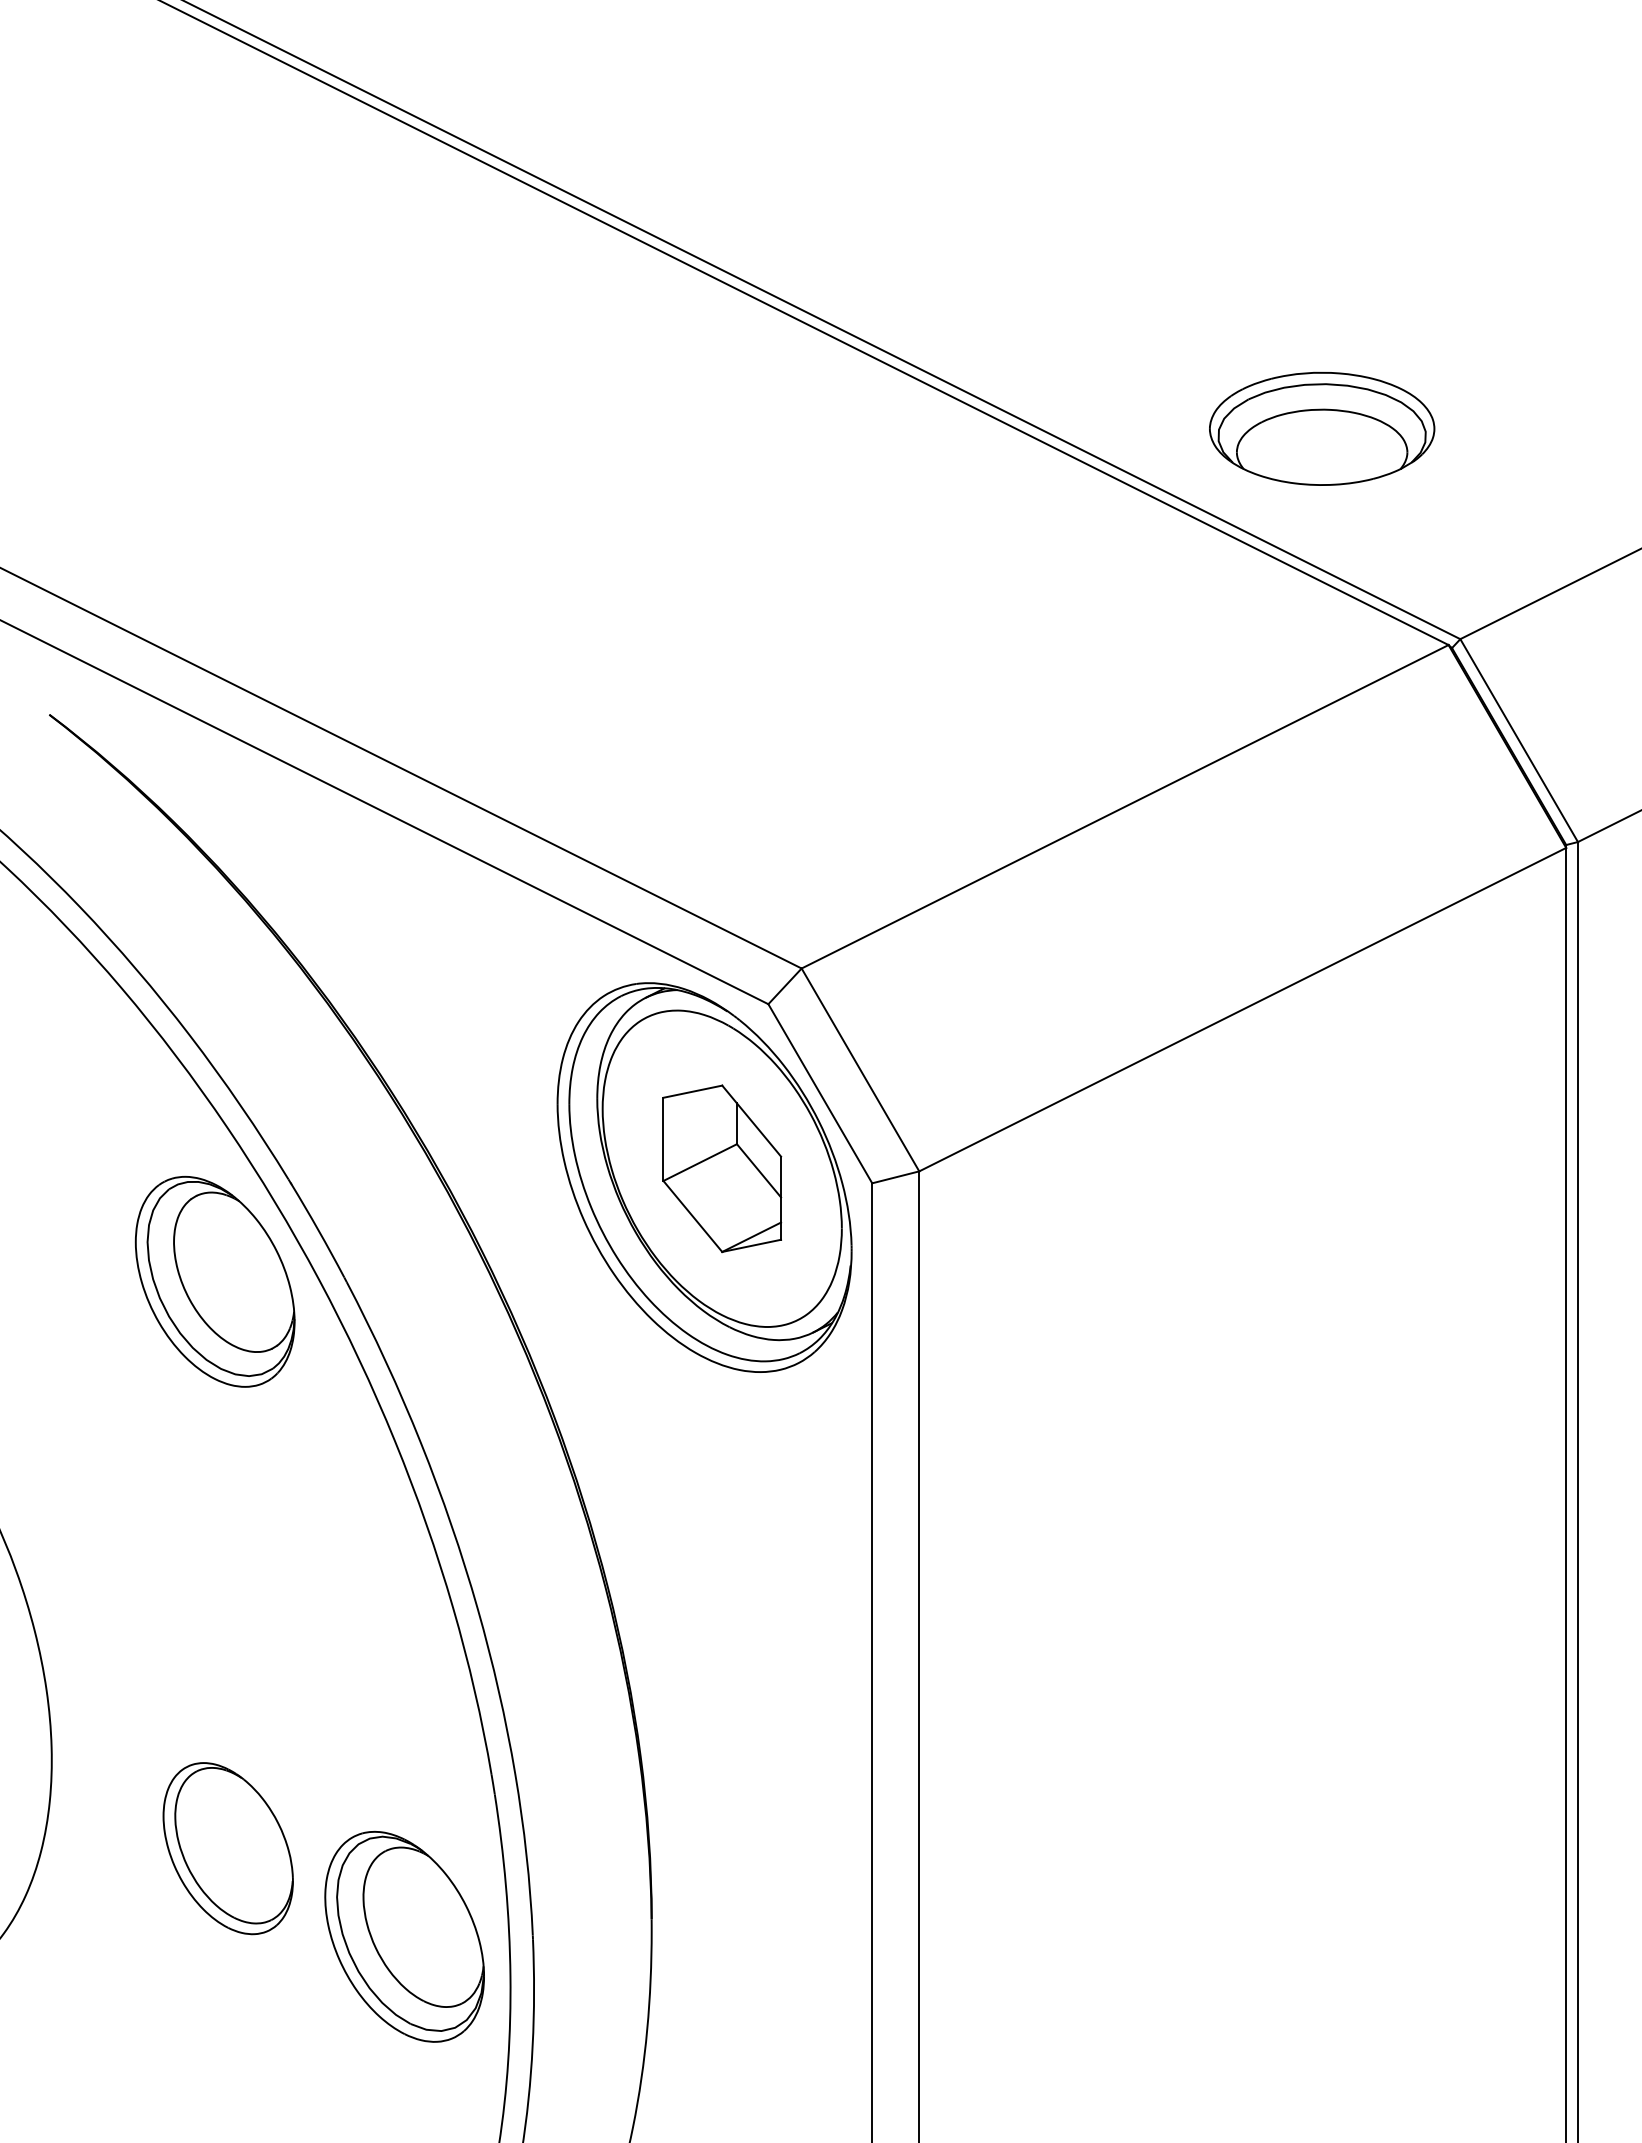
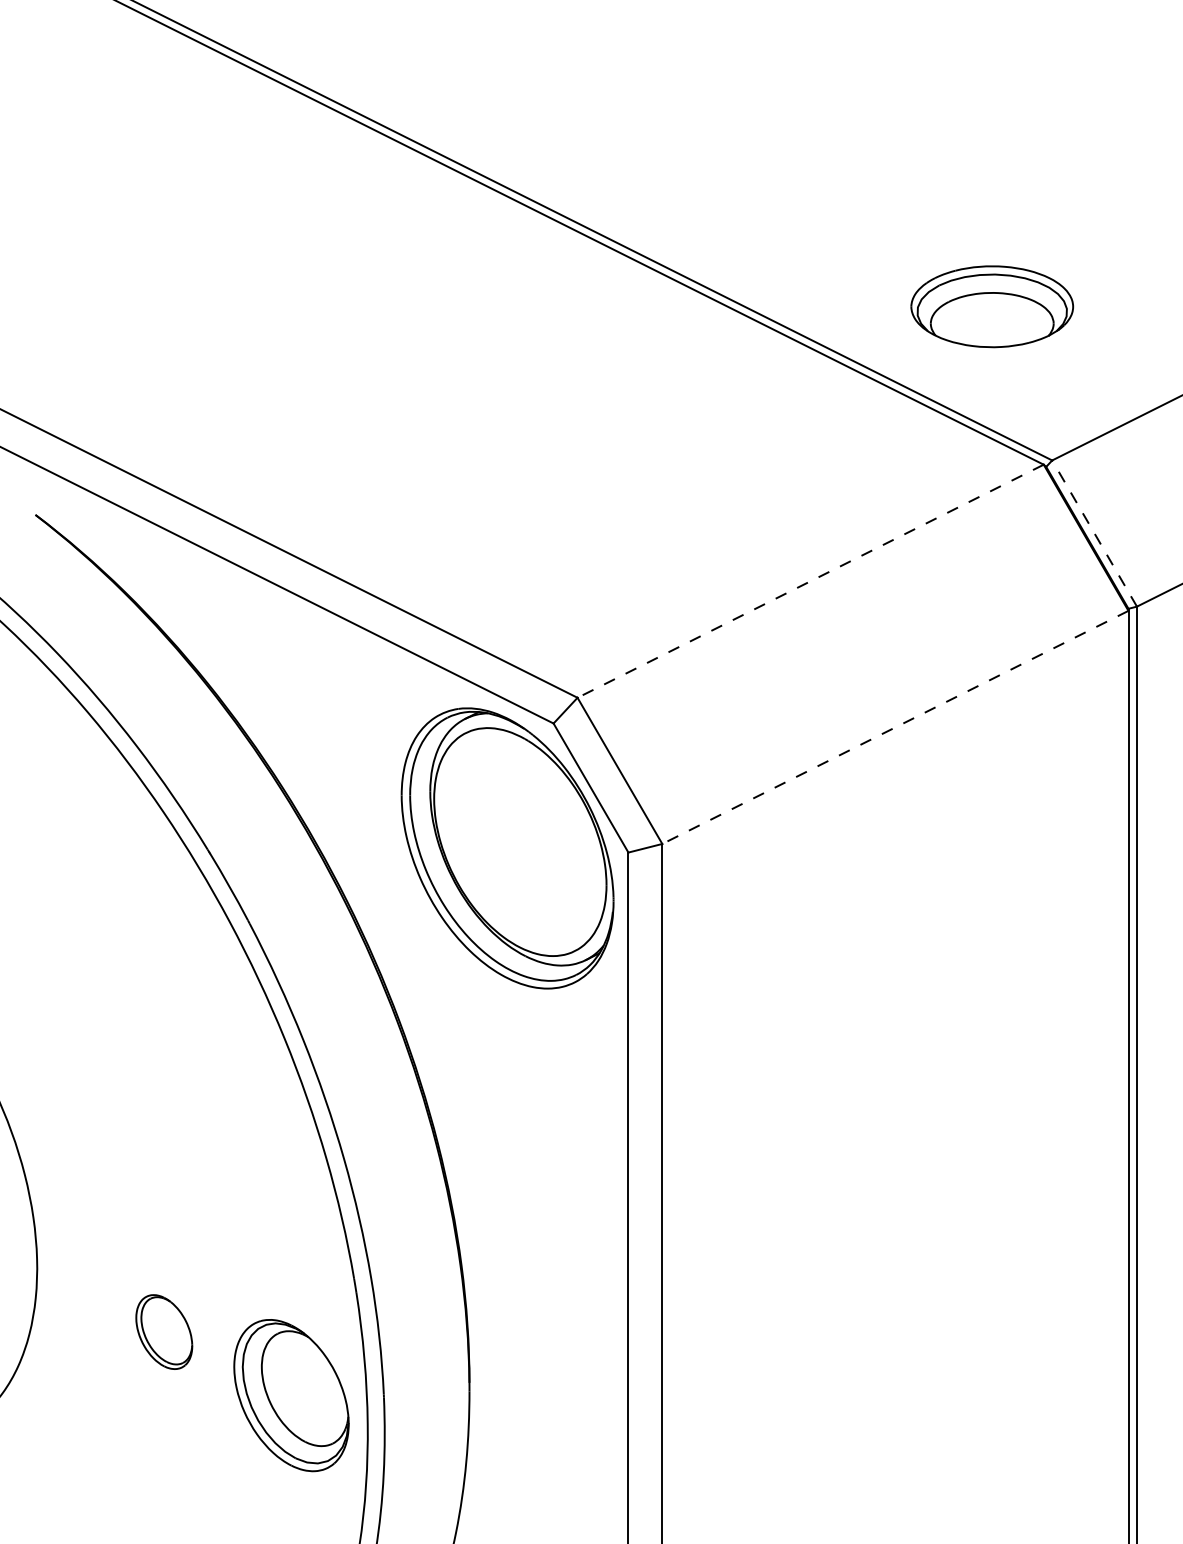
part: (1322, 428) -> (992, 306), moved
line: (1518, 740) -> (1094, 533), solid -> dashed
line: (1125, 806) -> (810, 581), solid -> dashed
line: (1242, 1009) -> (895, 727), solid -> dashed
part: (722, 1168) -> (520, 841), removed
part: (214, 1281) -> (154, 923), removed
part: (227, 1848) -> (163, 1331), size x0.6

